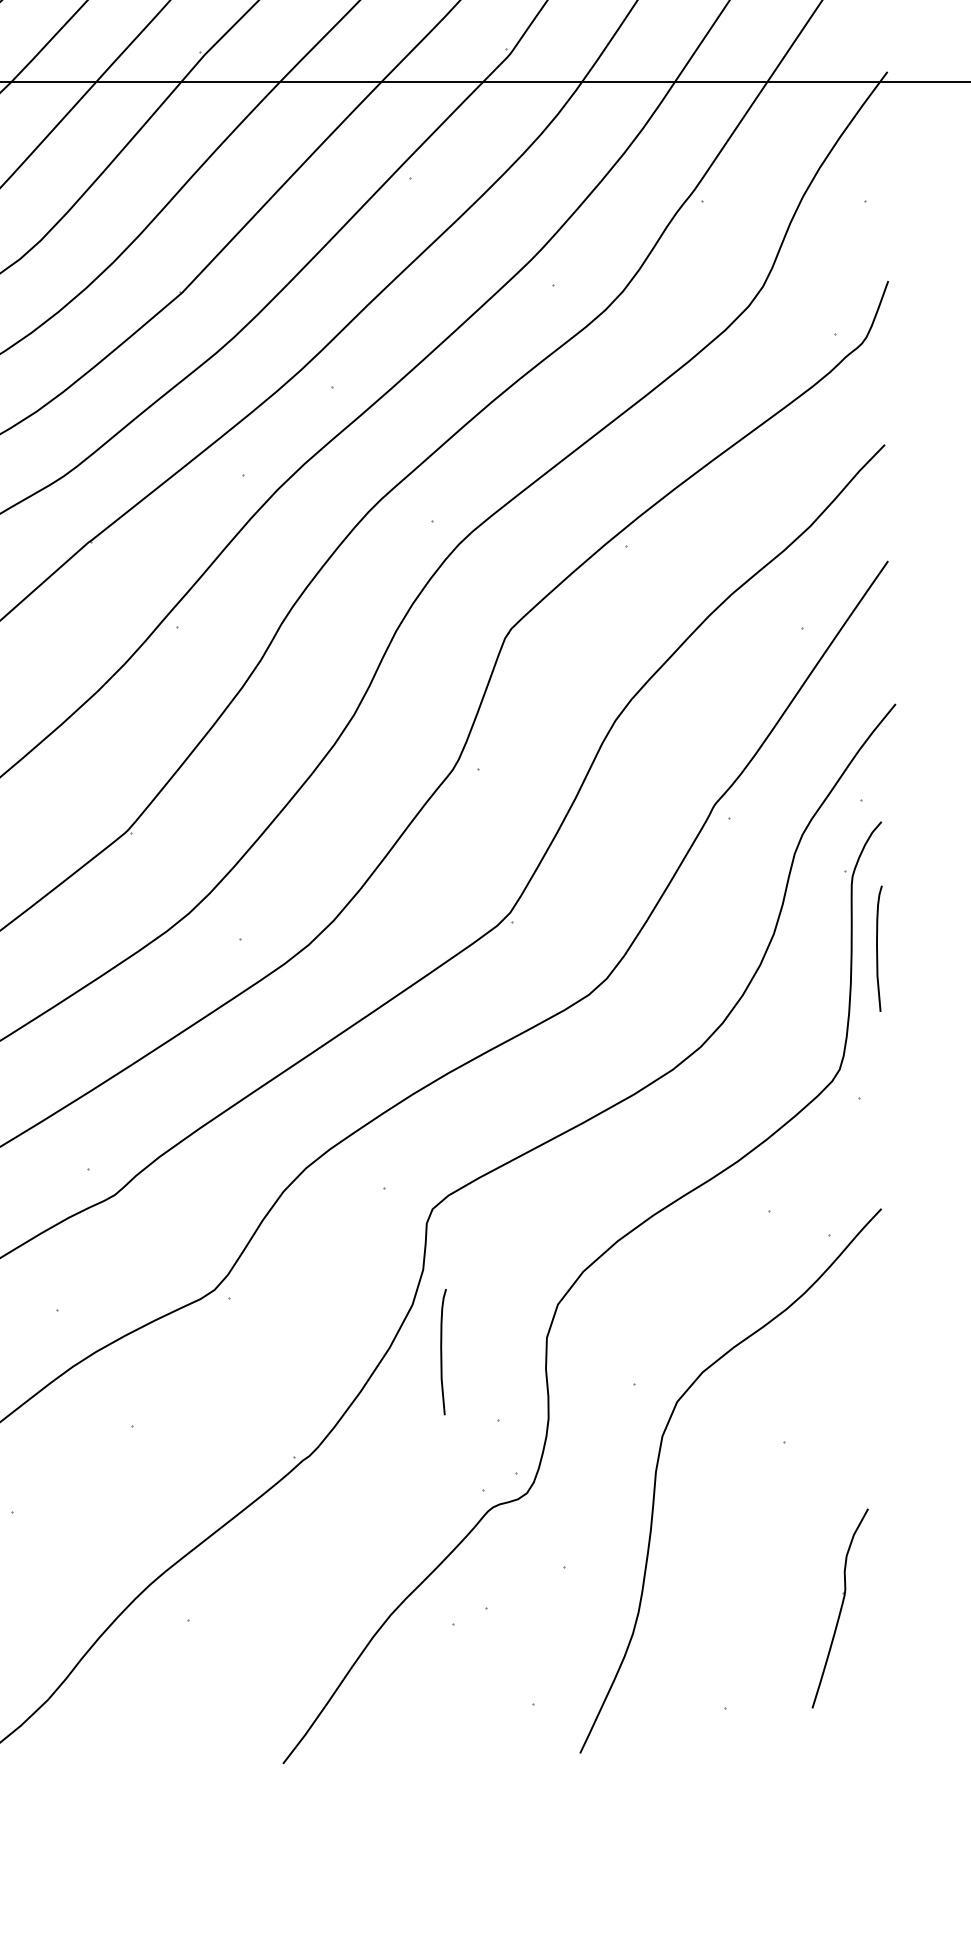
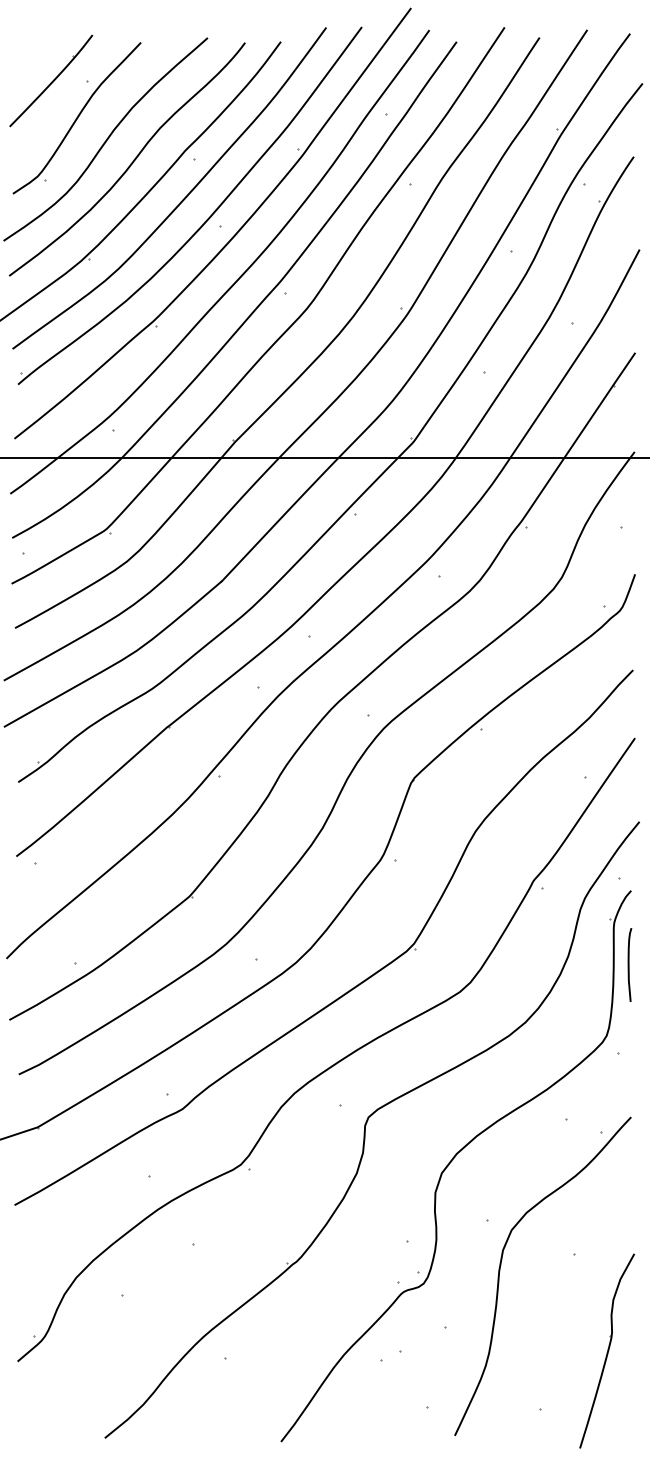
curve: (442, 1351) -> (374, 1200), removed
part: (839, 1607) -> (606, 1350), size x1.67

